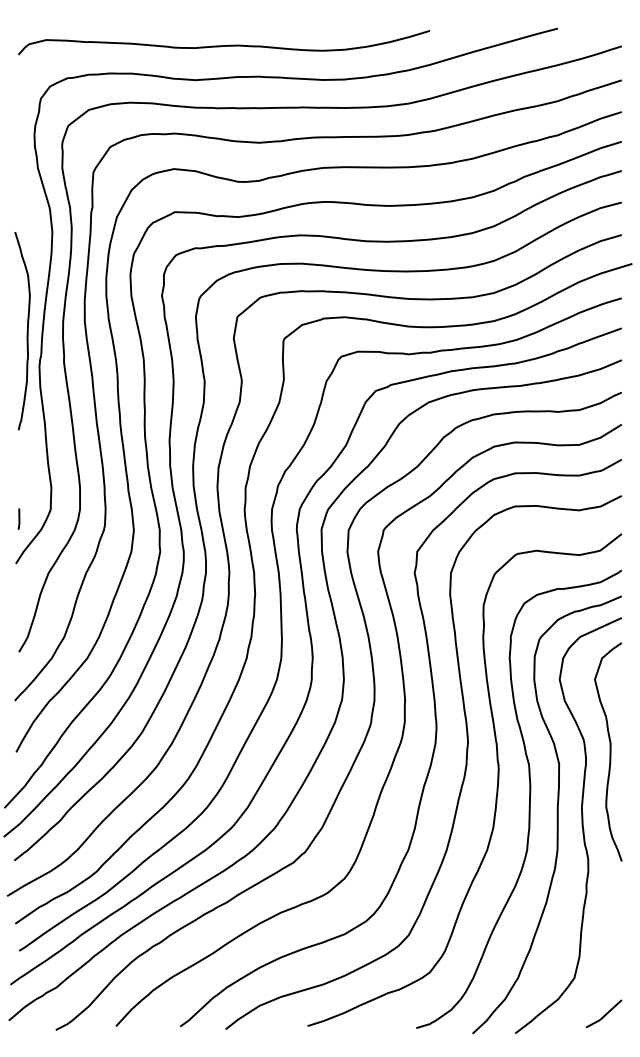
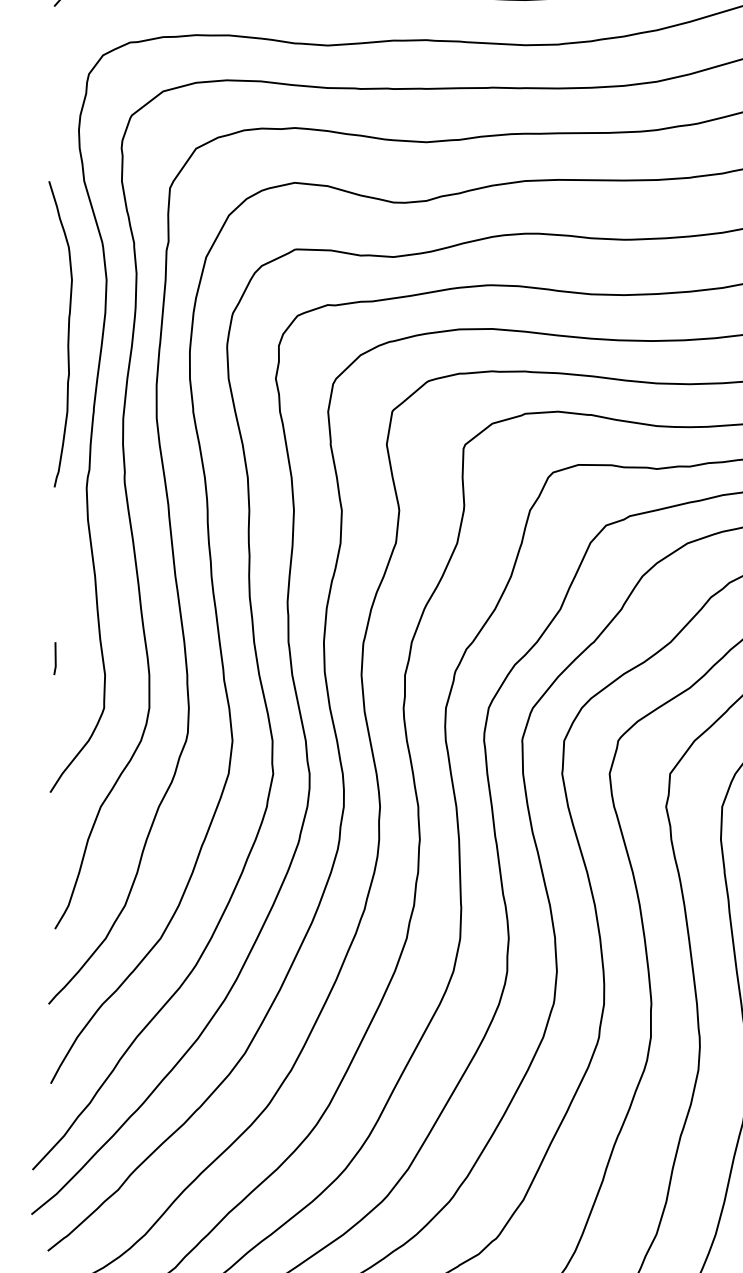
curve: (26, 331) -> (66, 334), moved
line: (18, 518) -> (54, 657), moved

